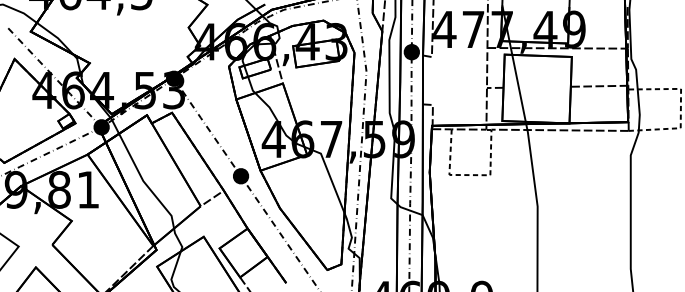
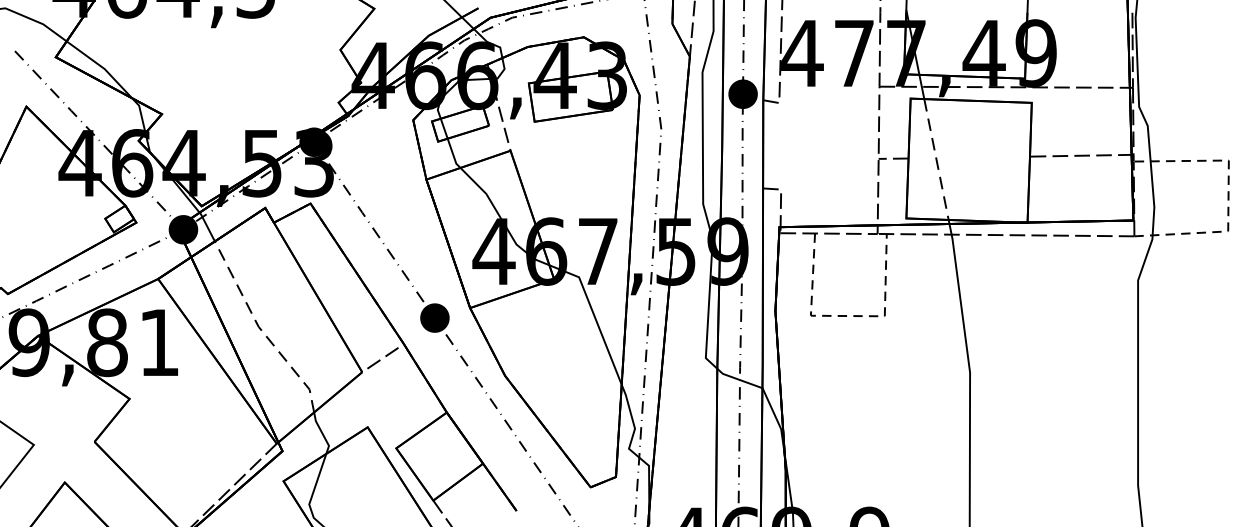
line: (519, 88) -> (937, 159), solid -> dashed
line: (144, 182) -> (260, 329), solid -> dashed

